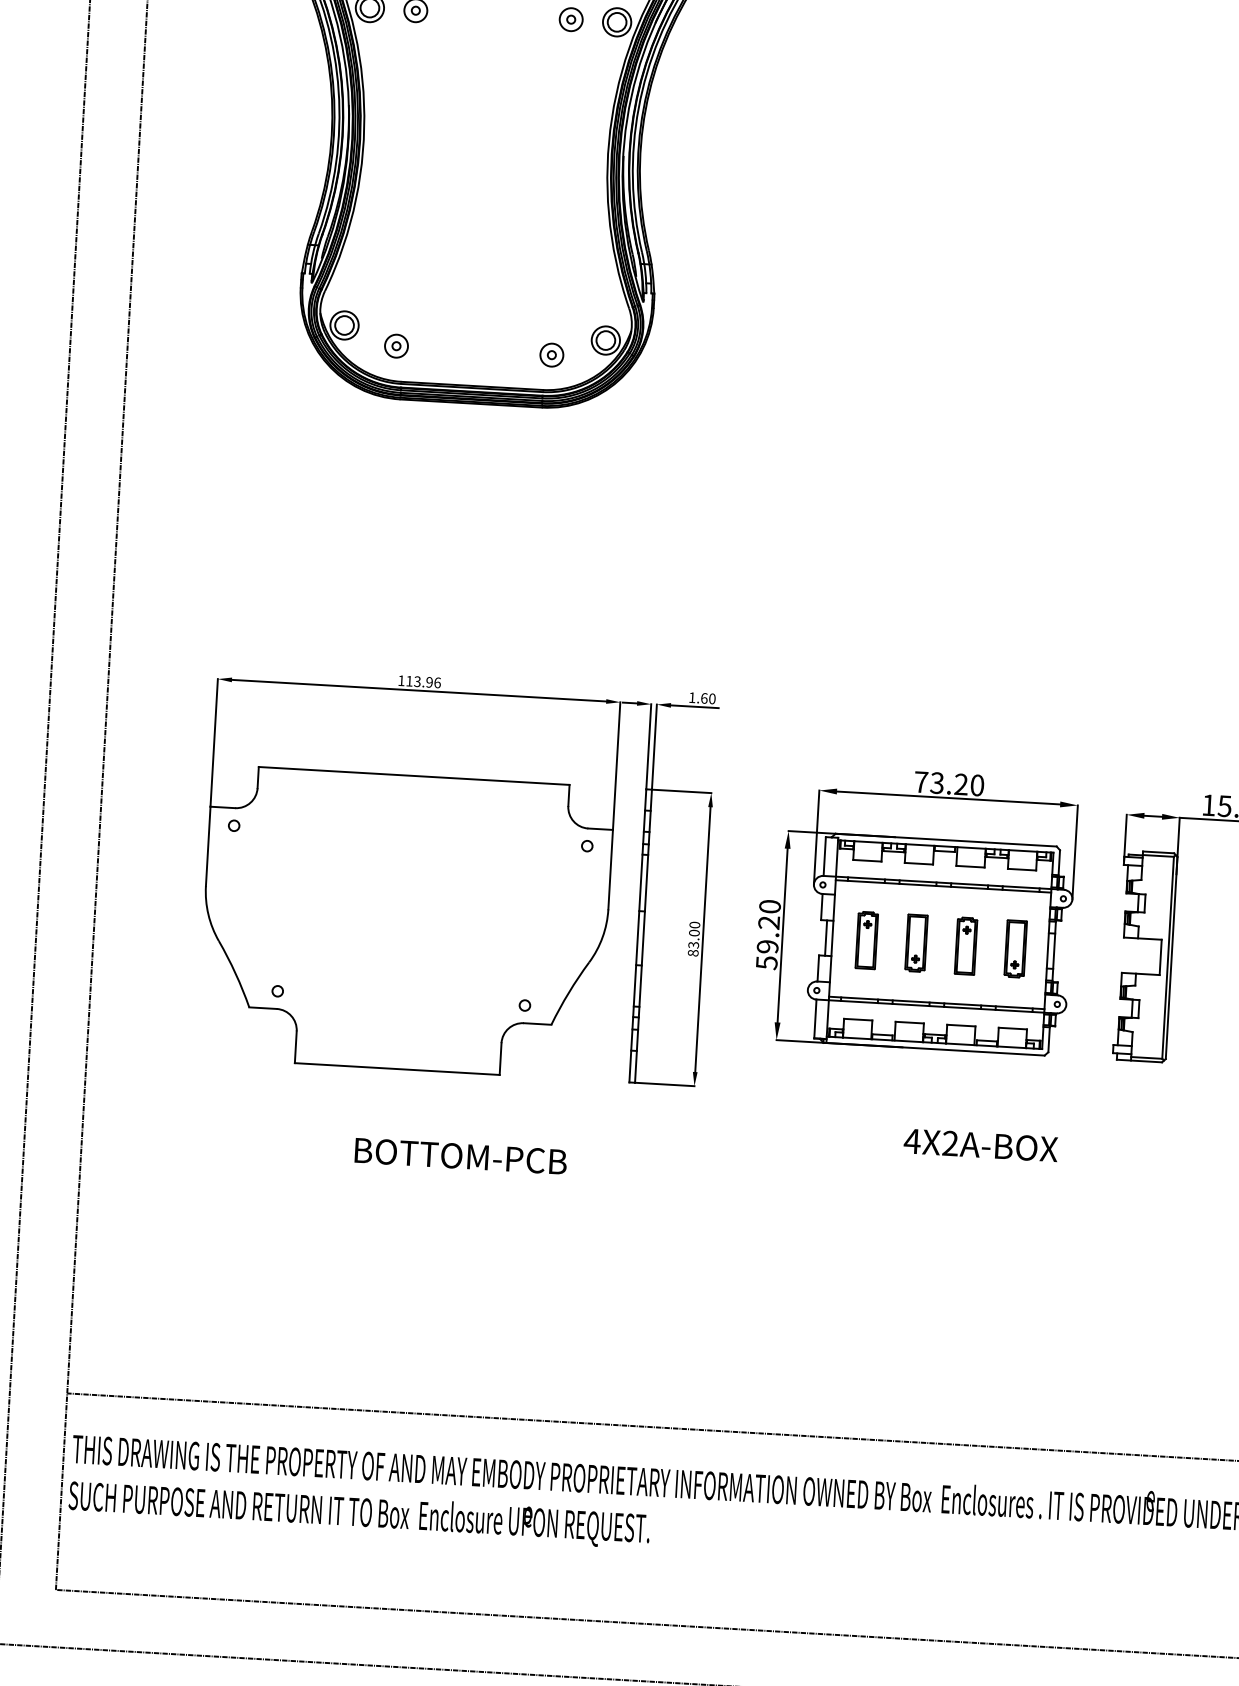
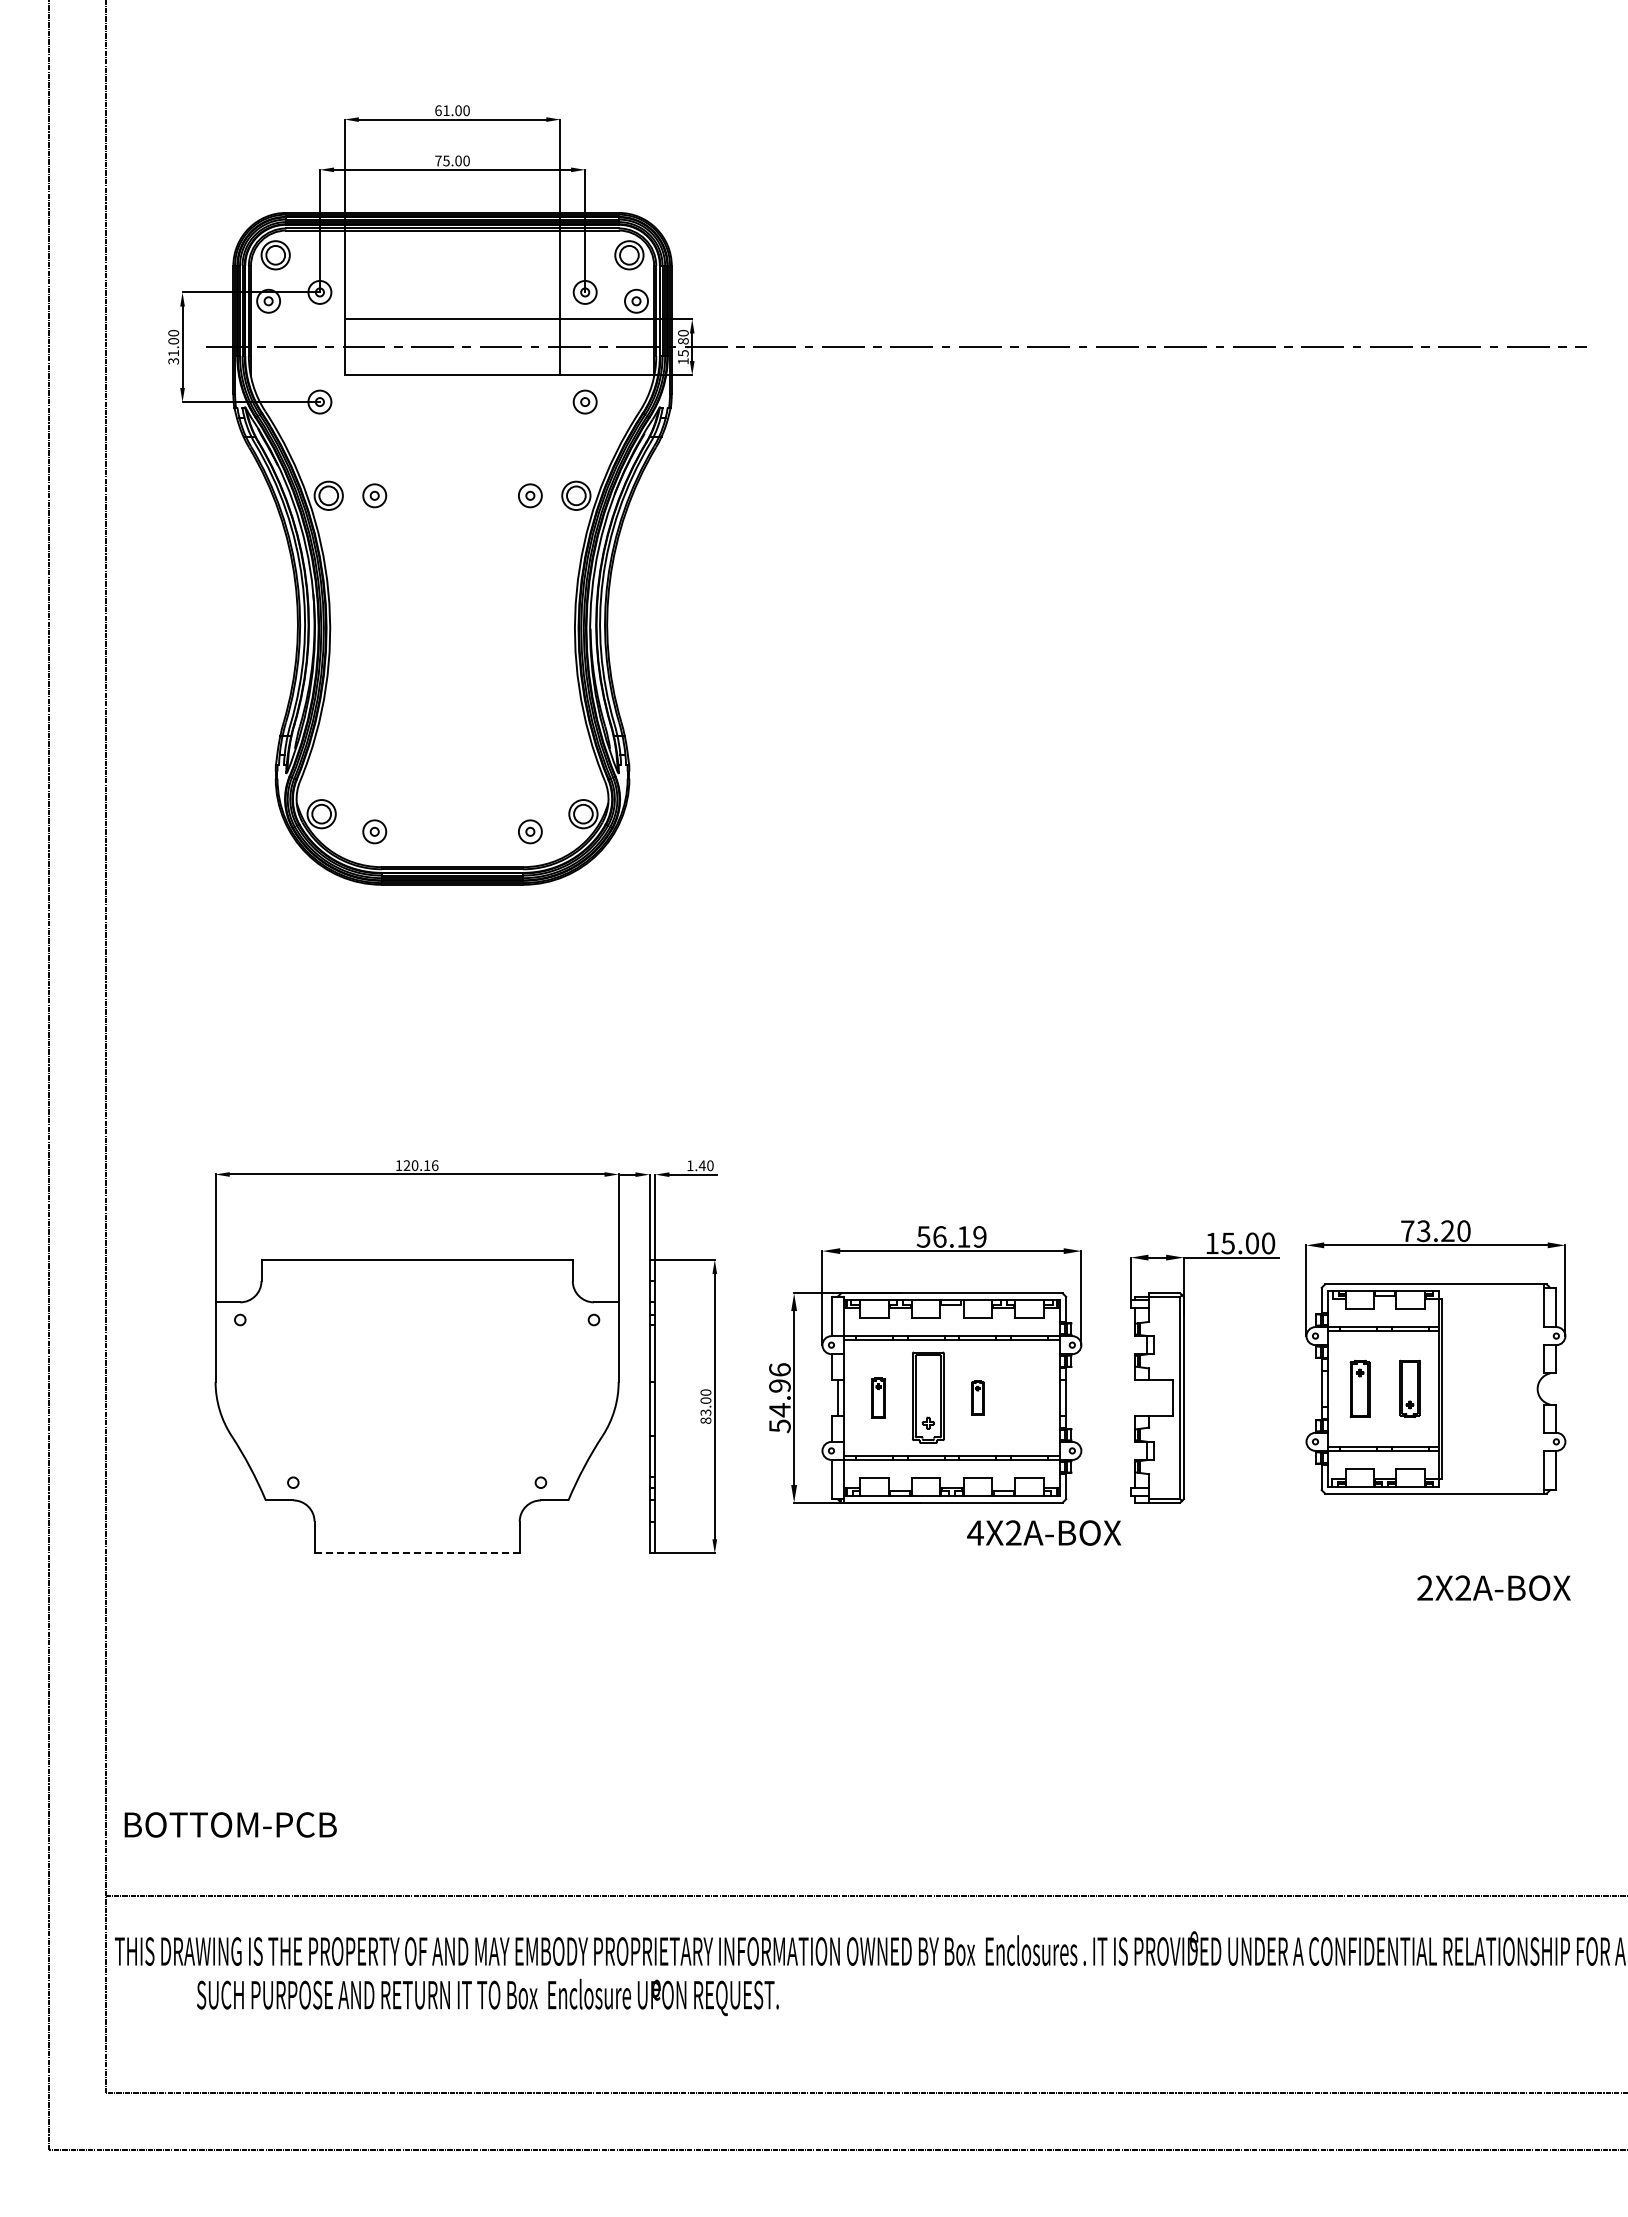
text: (418, 681) -> (416, 1165), 113.96 -> 120.16
text: (703, 698) -> (701, 1165), 1.60 -> 1.40
text: (949, 783) -> (951, 1236), 73.20 -> 56.19
text: (768, 927) -> (779, 1390), 59.20 -> 54.96
part: (866, 939) -> (878, 1397), size x0.7
part: (915, 943) -> (927, 1398), size x1.6
part: (965, 946) -> (977, 1398), size x0.6
part: (1015, 949) -> (1027, 1398), removed
line: (397, 1069) -> (417, 1553), solid -> dashed
text: (981, 1144) -> (1044, 1532), moved
text: (460, 1155) -> (230, 1824), moved
text: (358, 1514) -> (487, 1997), moved

